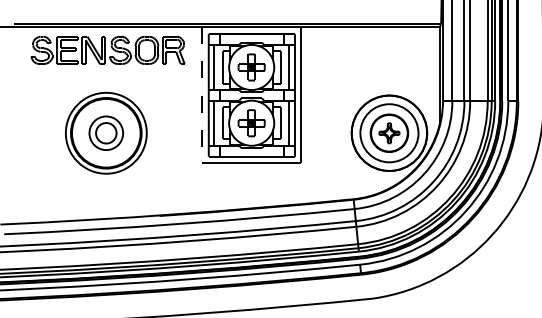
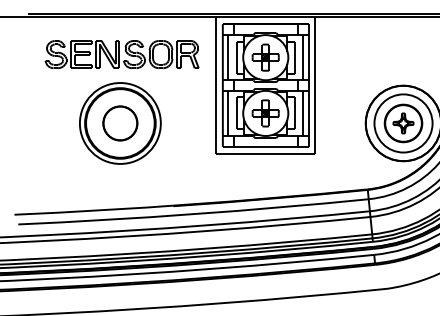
part: (107, 49) -> (121, 53), moved
line: (201, 95) -> (215, 85), dashed -> solid
circle: (106, 133) -> (120, 123), size x1.67

